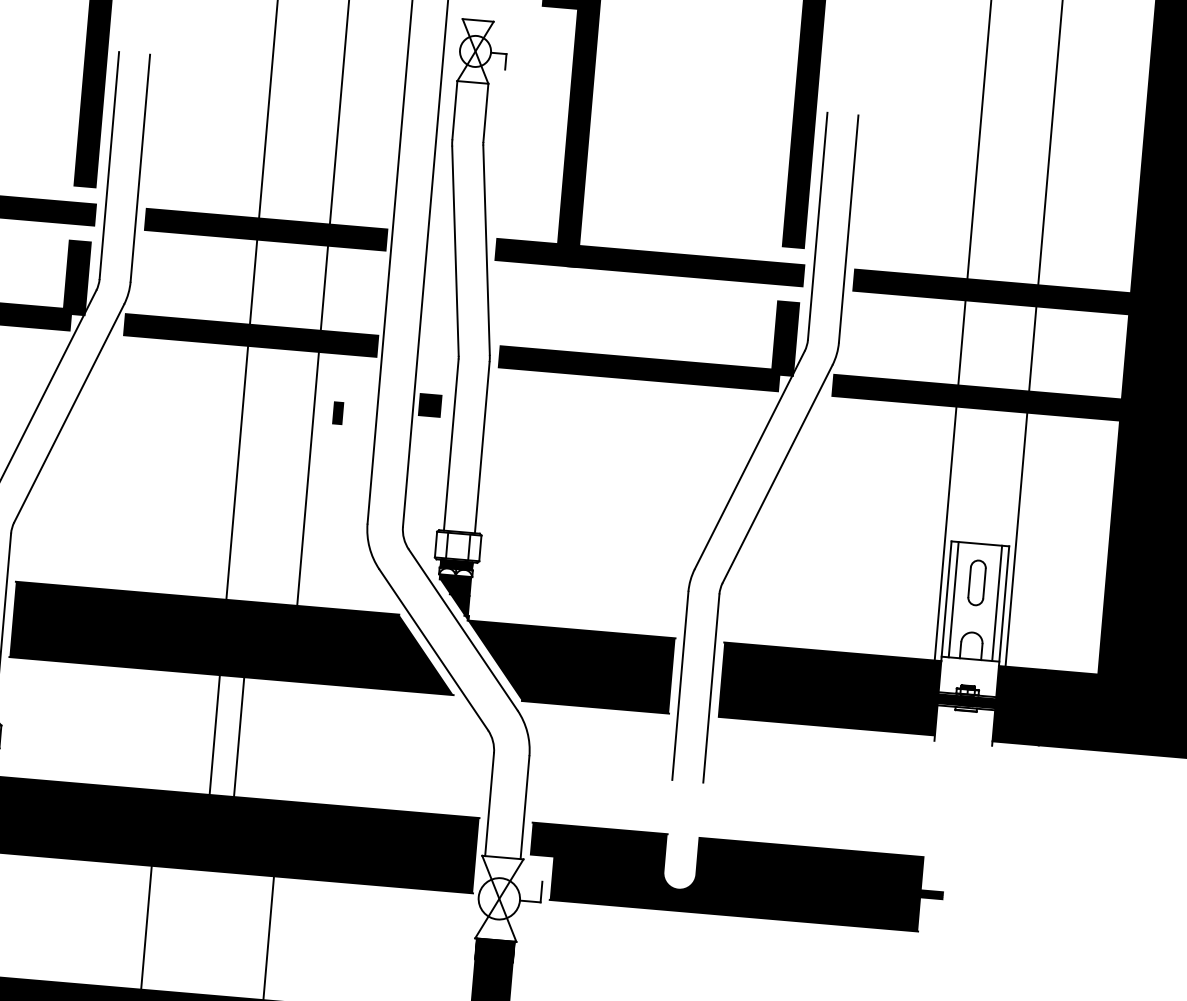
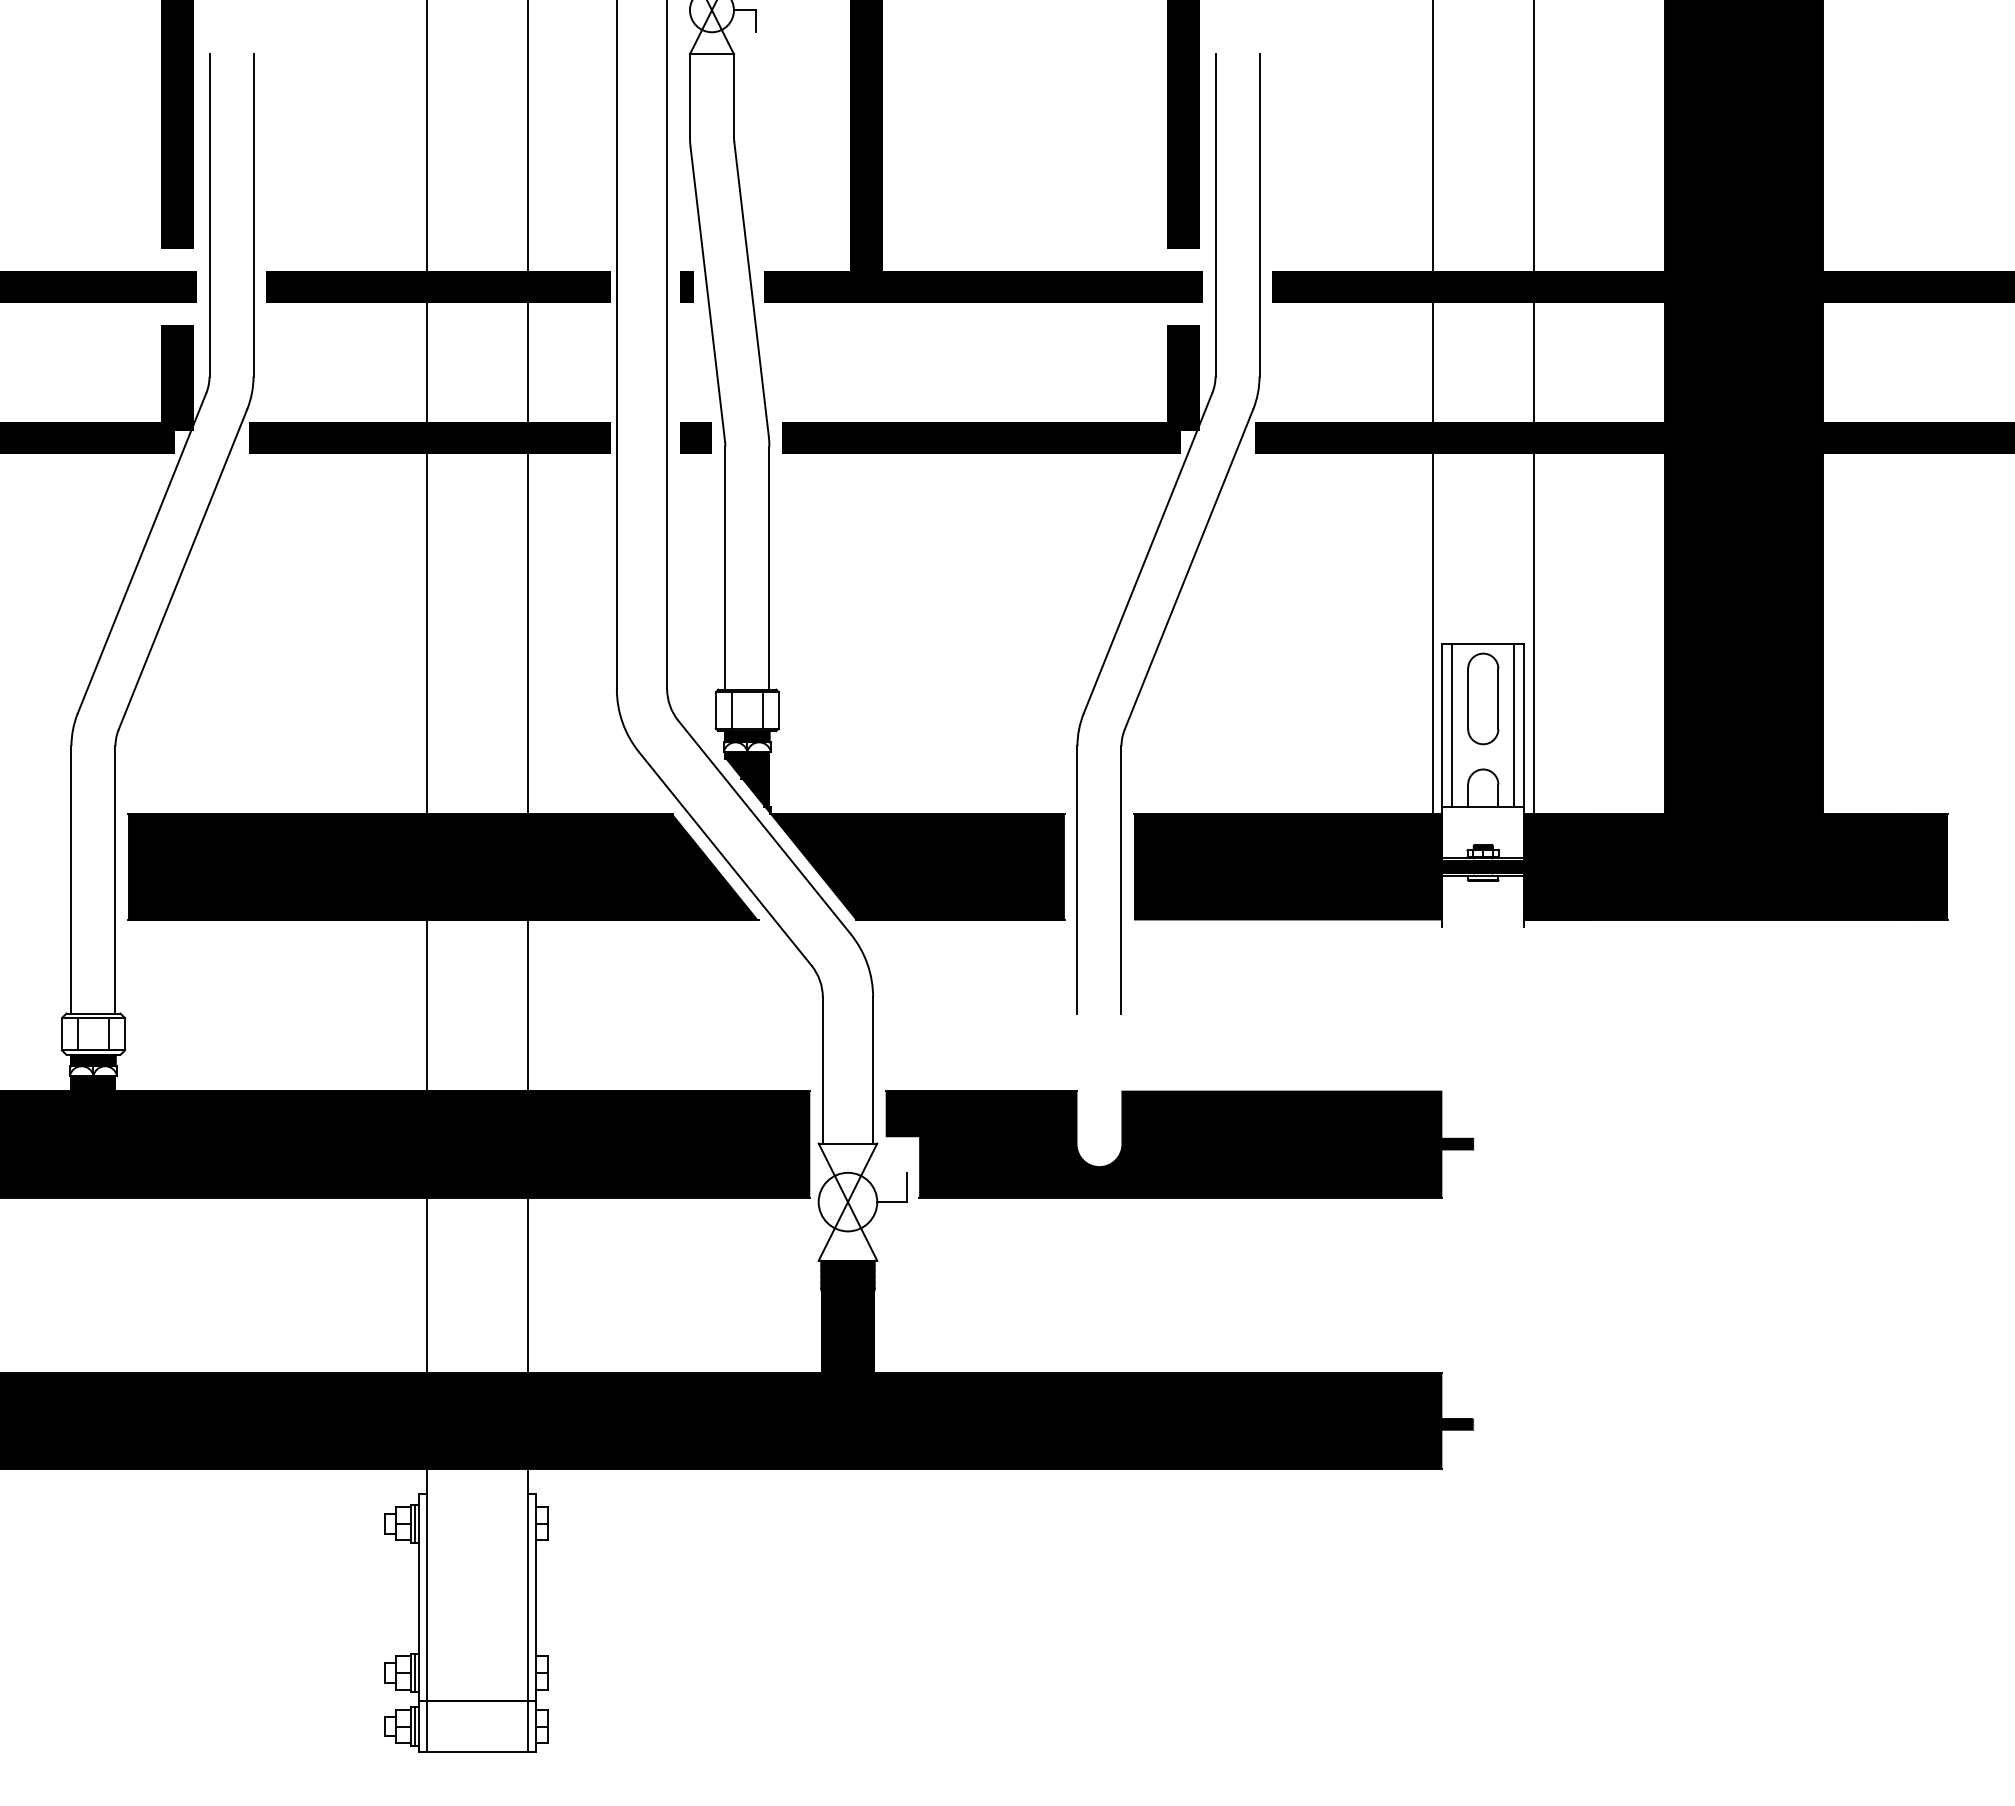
line: (429, 405) -> (695, 437), moved
line: (337, 412) -> (686, 286), moved
part: (977, 582) -> (1483, 698), size x1.43
line: (239, 737) -> (527, 1005), moved
line: (146, 927) -> (426, 1285), moved

